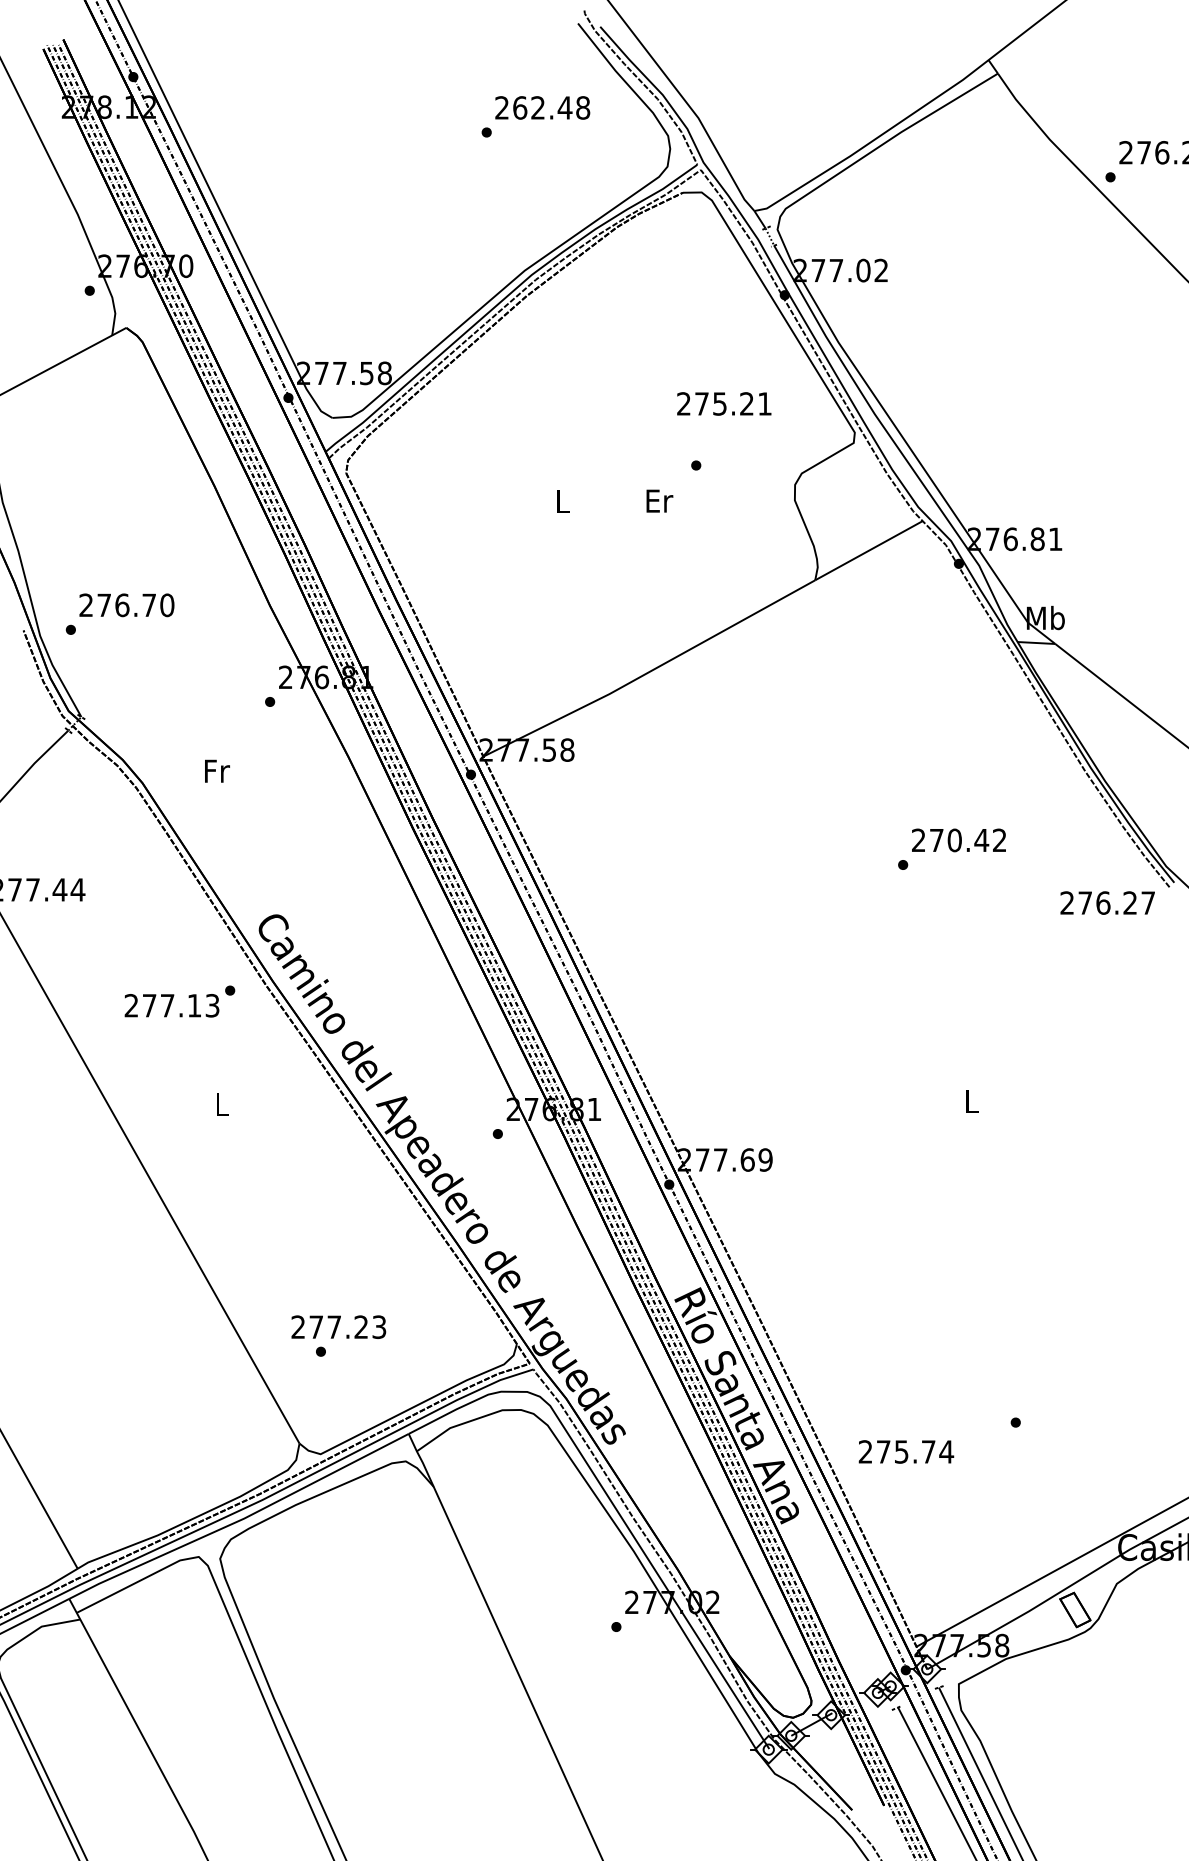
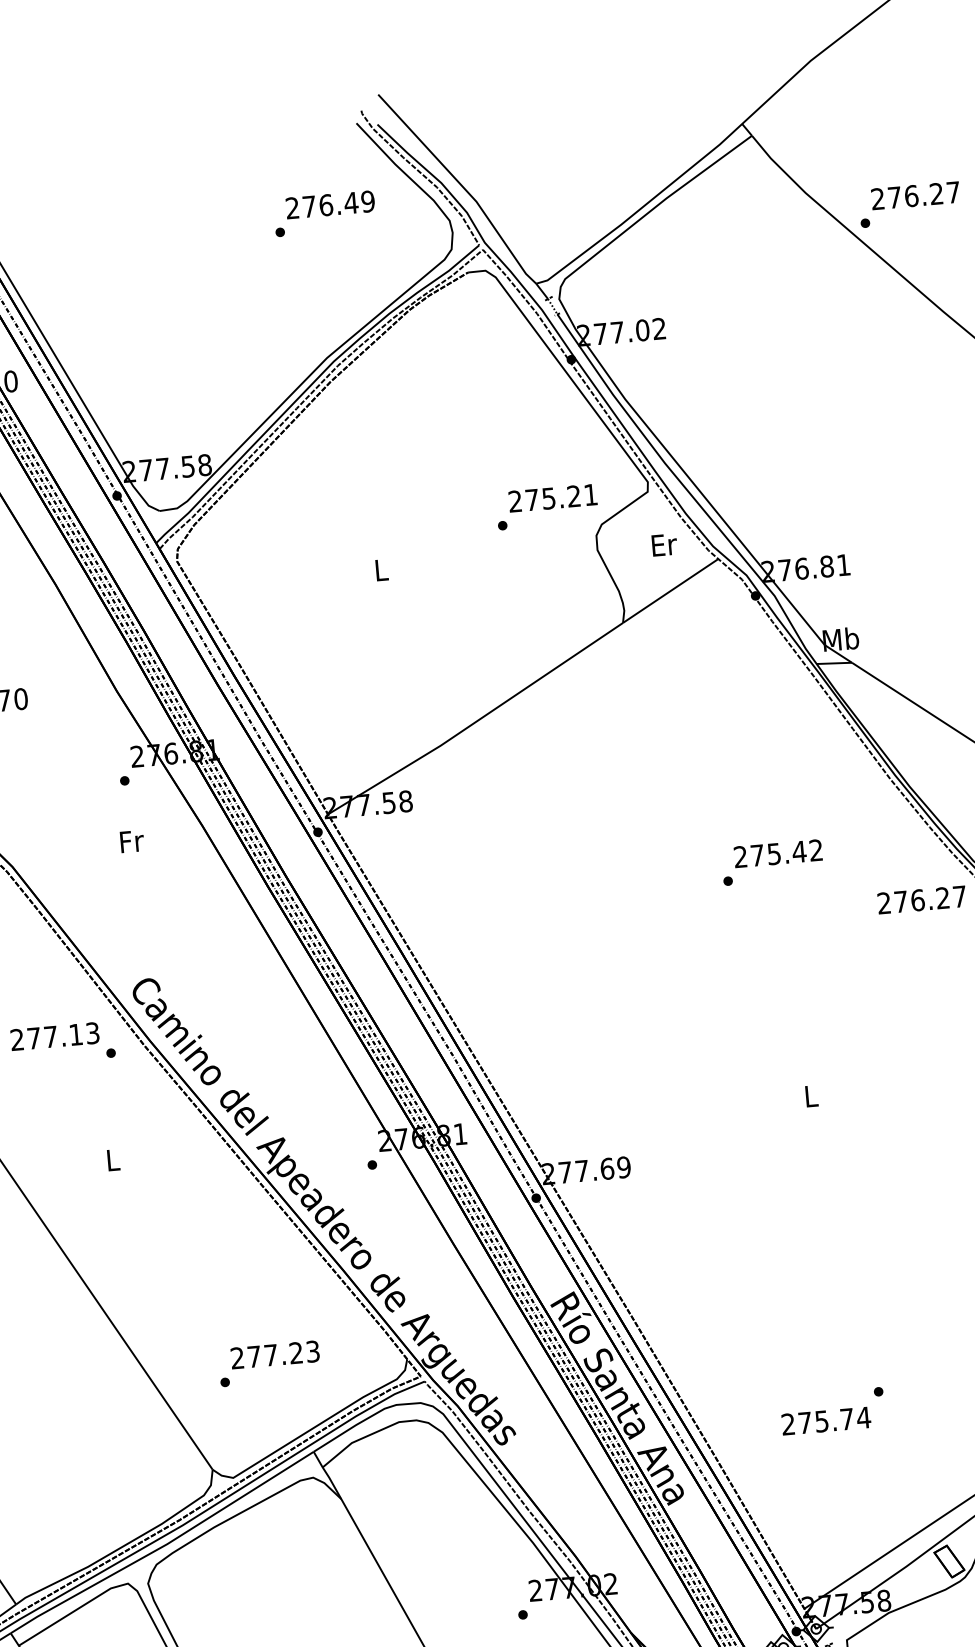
text: (551, 107) -> (338, 203), 262.48 -> 276.49
text: (724, 403) -> (553, 497), moved
text: (659, 500) -> (664, 544), moved
text: (217, 770) -> (132, 840), moved
text: (954, 840) -> (774, 854), 270.42 -> 275.42
text: (171, 1005) -> (54, 1036), moved
text: (338, 1326) -> (274, 1354), moved
text: (906, 1451) -> (826, 1420), moved

